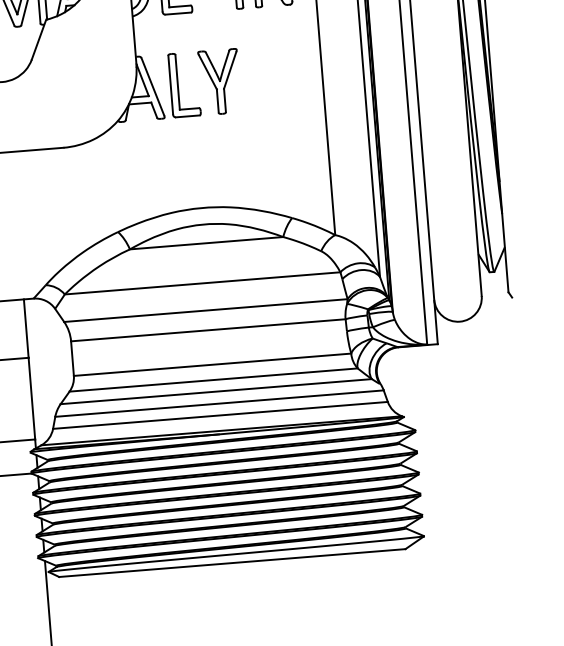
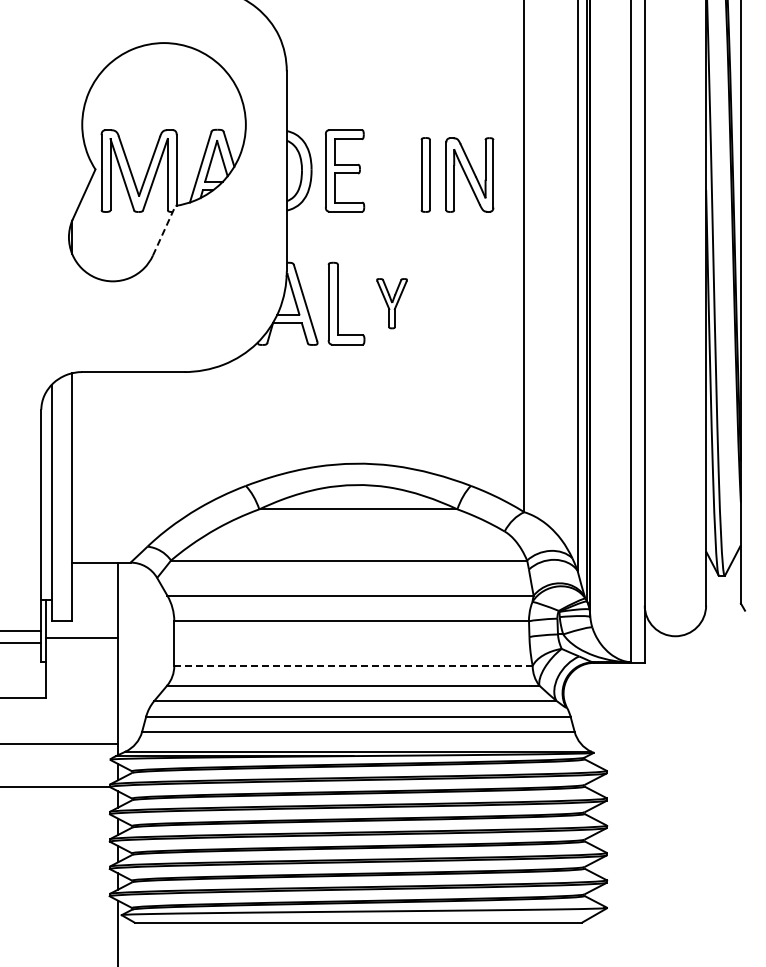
line: (39, 39) -> (164, 230), solid -> dashed
part: (219, 81) -> (391, 303), size x0.6
line: (211, 365) -> (352, 666), solid -> dashed

